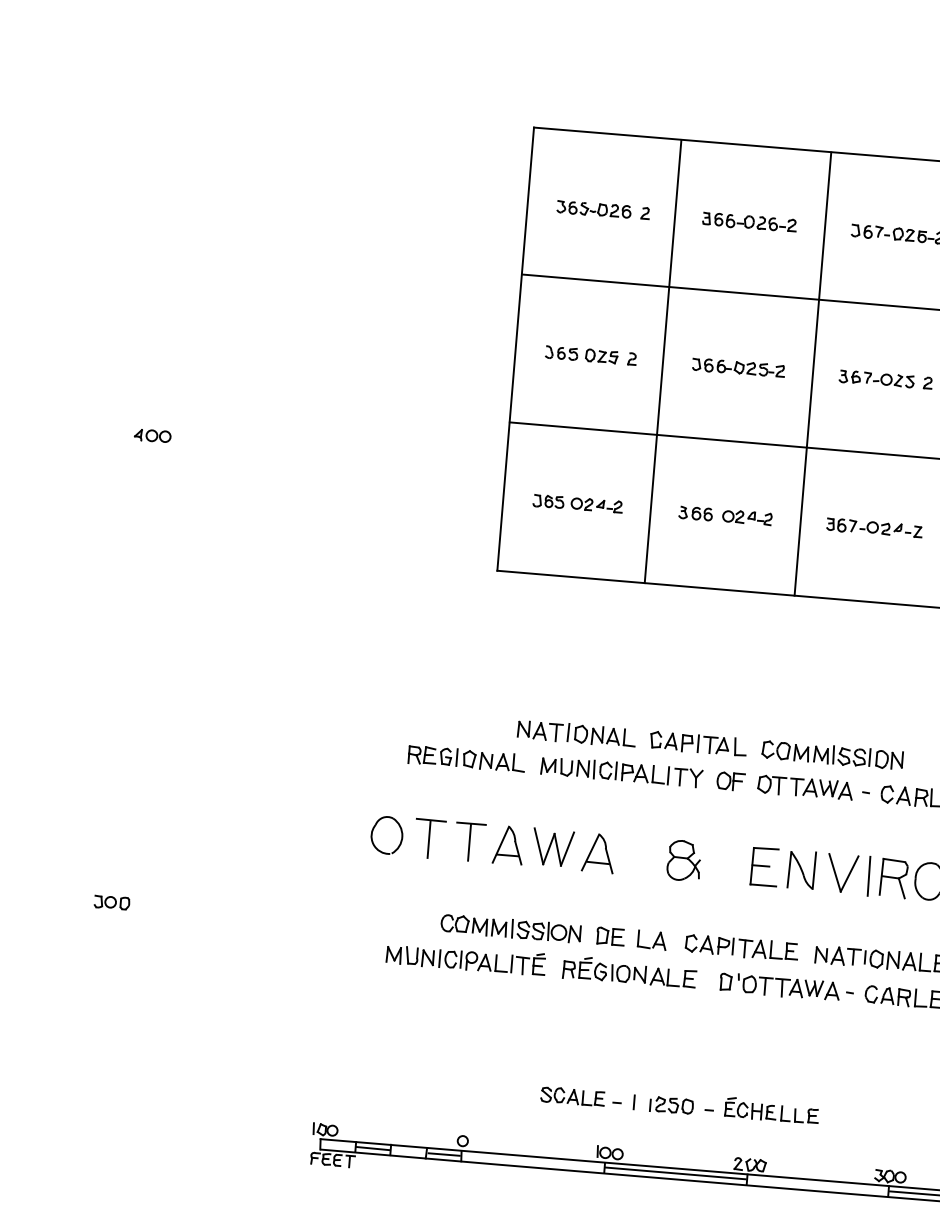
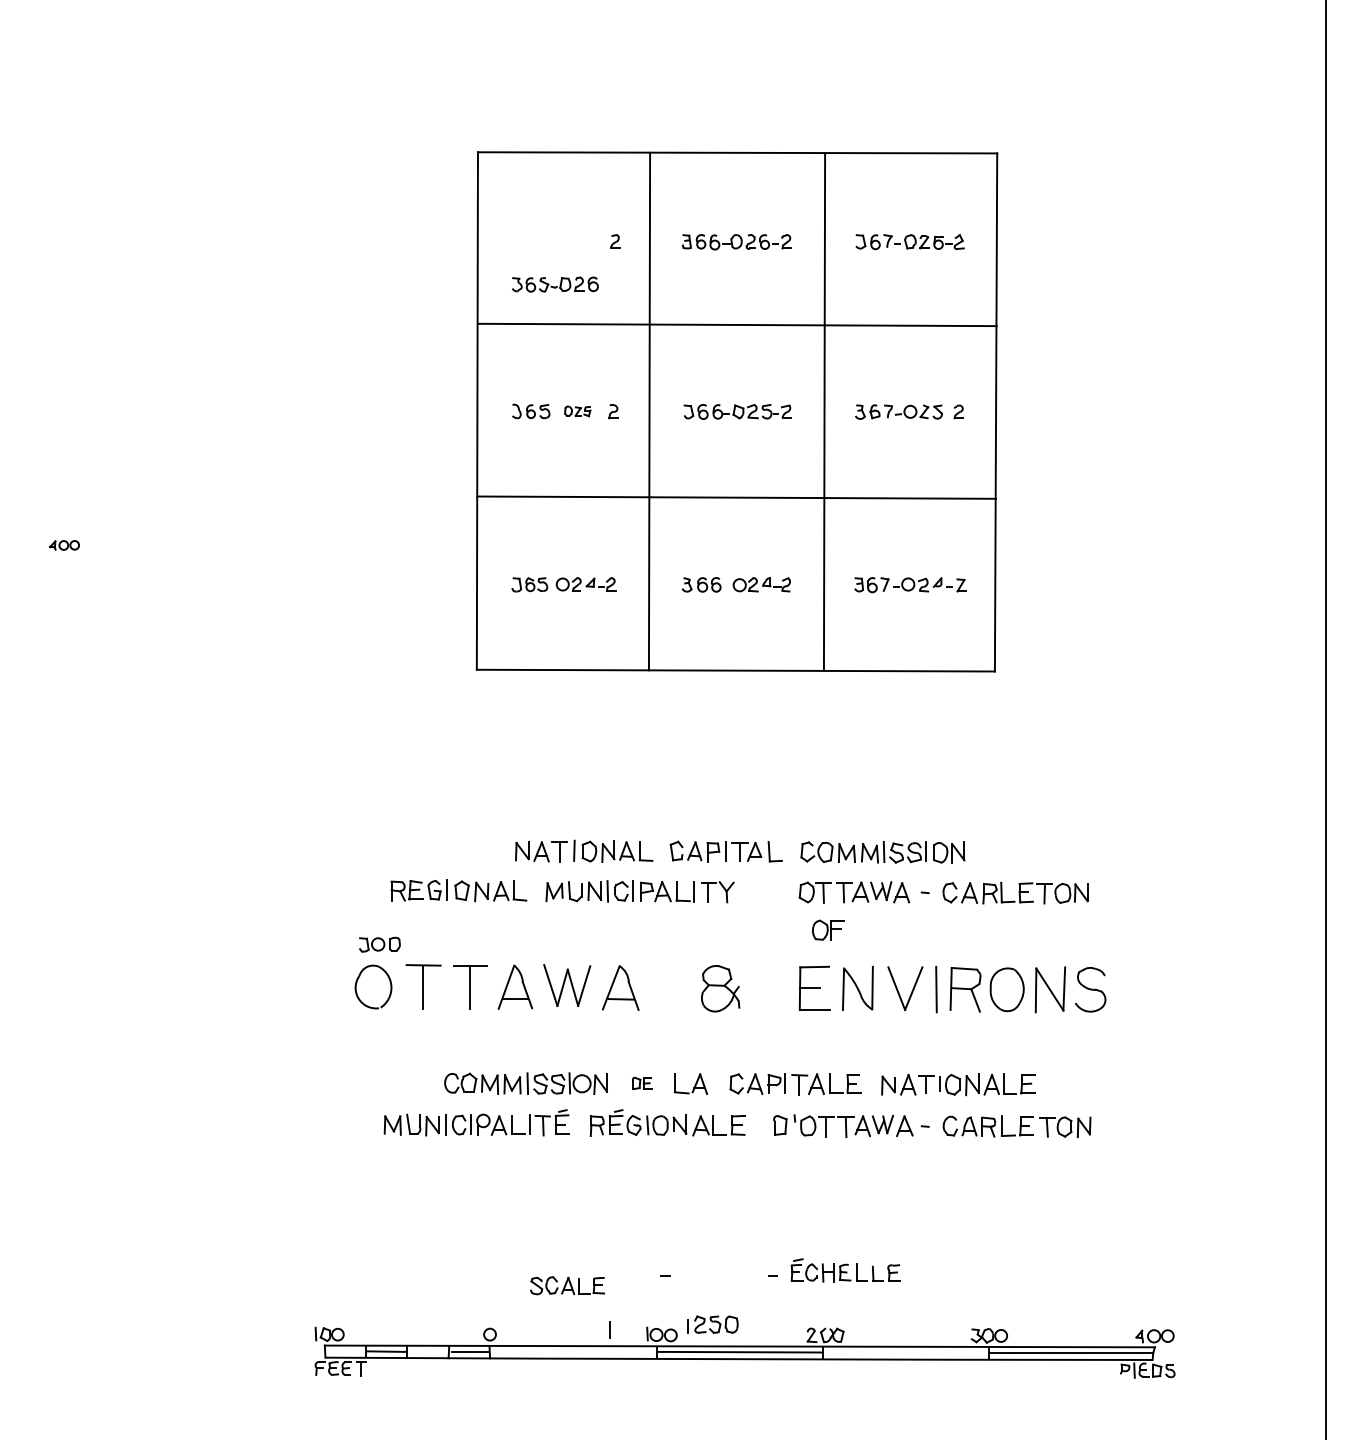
part: (594, 209) -> (555, 284), moved
part: (601, 356) -> (577, 411), size x0.7
part: (152, 435) -> (64, 545), size x0.7
part: (731, 780) -> (828, 929), moved
part: (111, 902) -> (379, 944), moved
part: (609, 936) -> (641, 1083), size x0.6
part: (572, 1096) -> (567, 1285), moved
line: (633, 1102) -> (609, 1329), moved
part: (671, 1105) -> (712, 1324), moved

